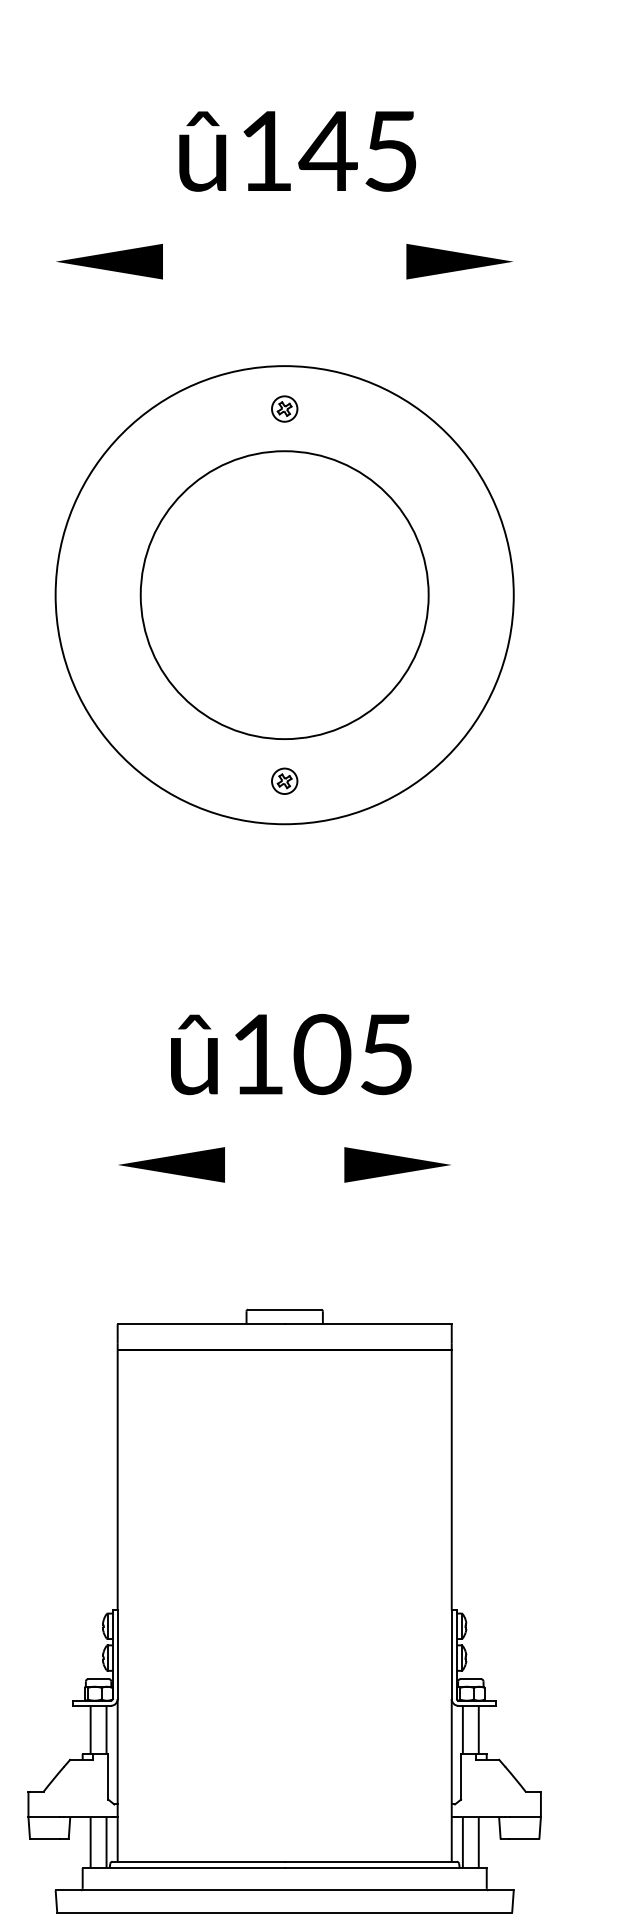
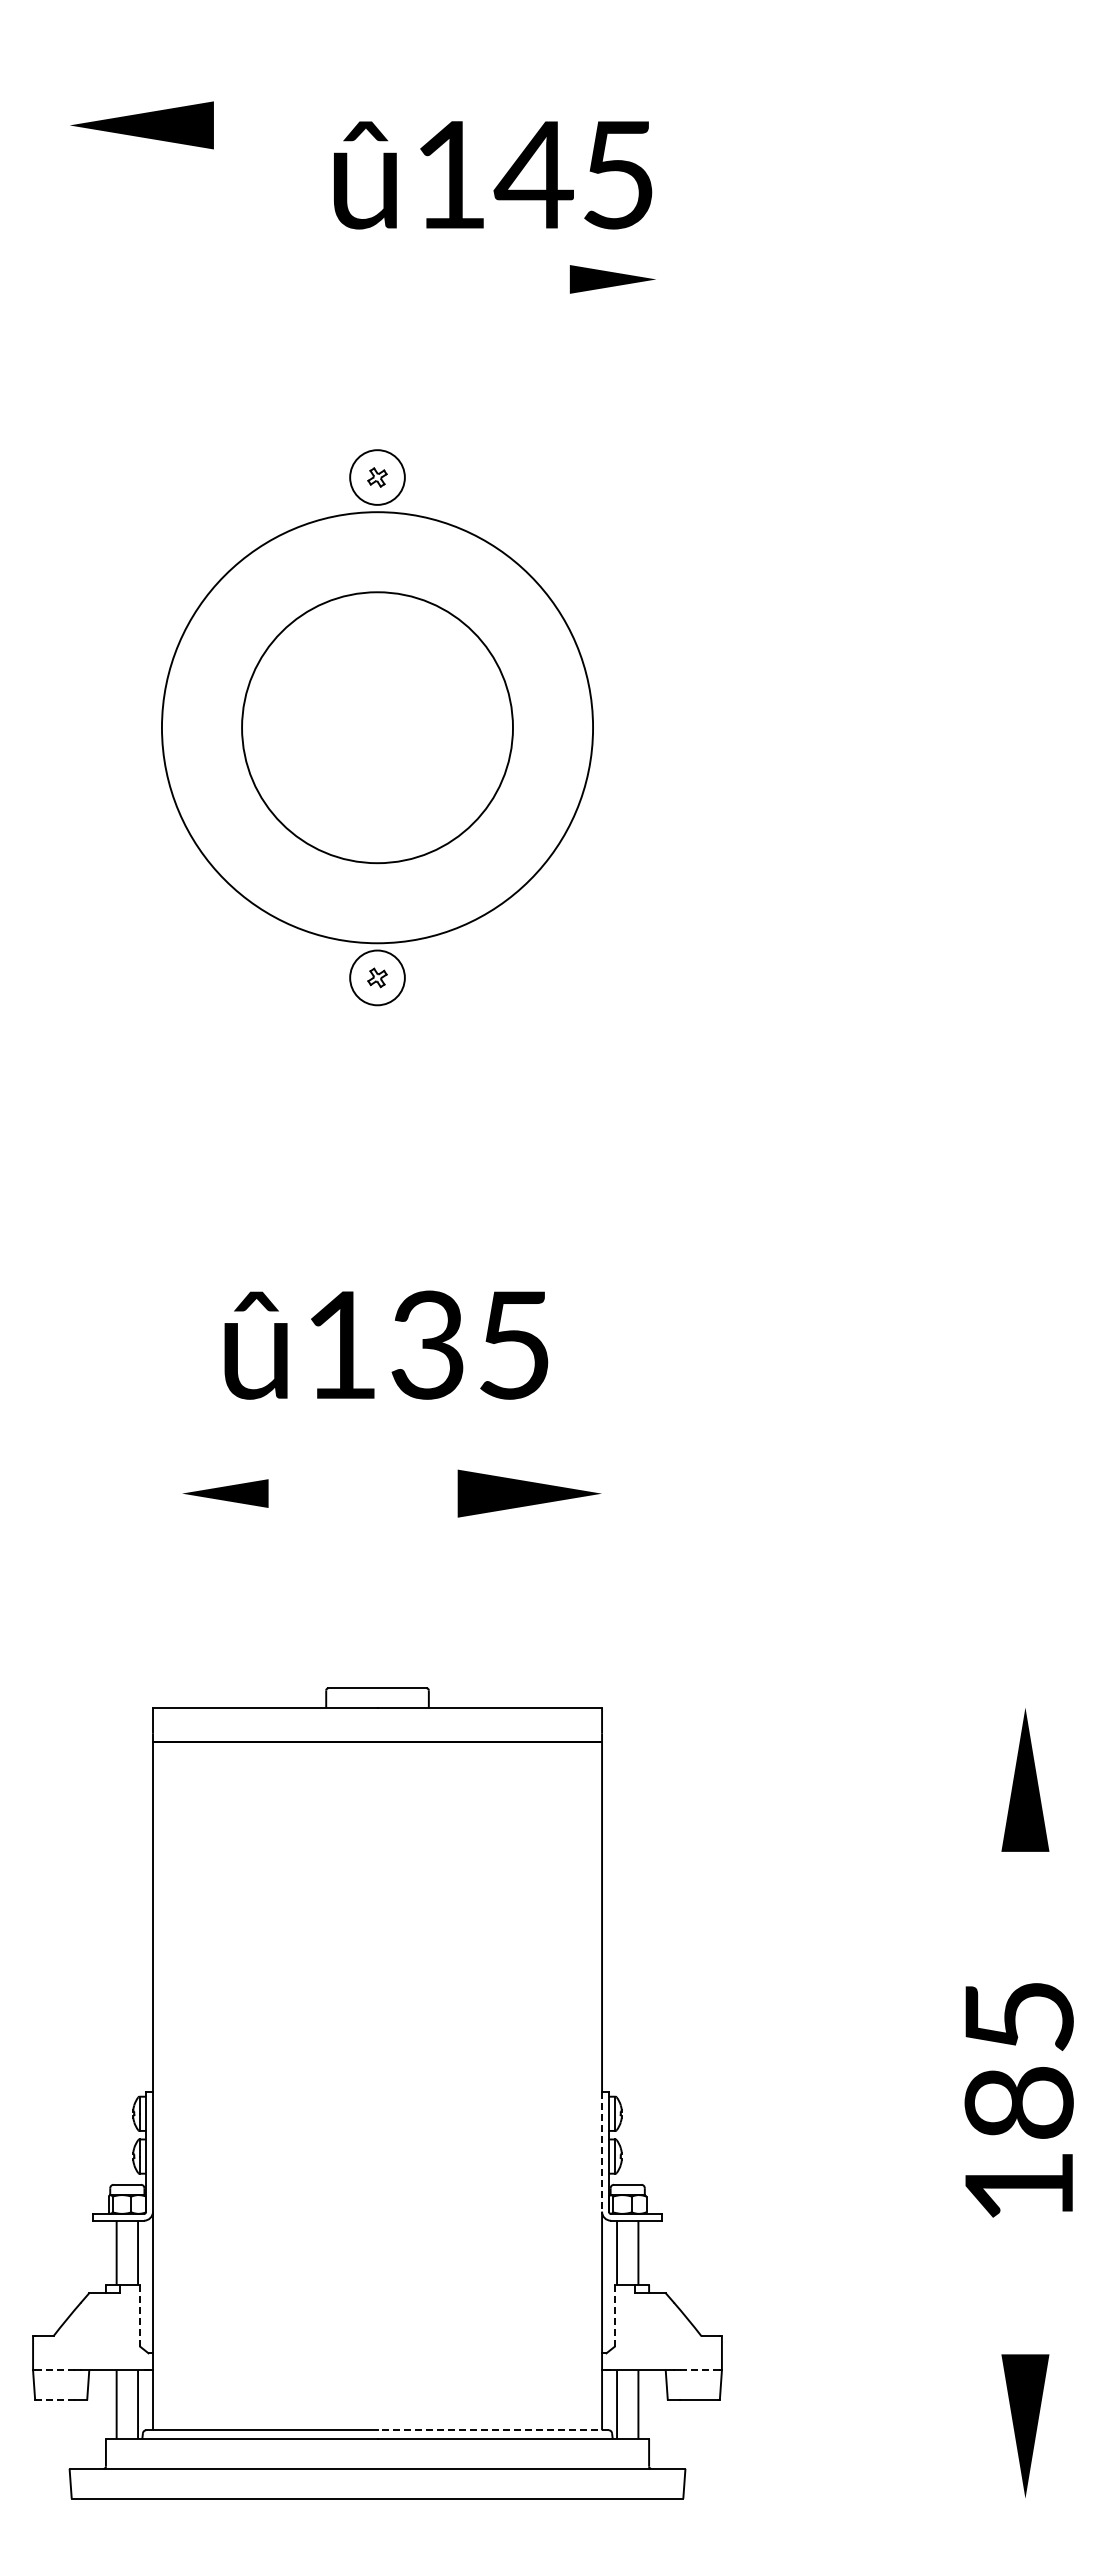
text: (298, 151) -> (493, 175), moved
part: (109, 261) -> (141, 125), moved
part: (459, 261) -> (612, 279), size x0.6
circle: (284, 409) -> (377, 477), size x1.6
circle: (284, 595) -> (377, 727), size x0.7
circle: (284, 595) -> (377, 727), size x0.7
circle: (284, 780) -> (377, 977), size x1.6
text: (322, 1053) -> (428, 1344), 105 -> 135
part: (171, 1164) -> (225, 1493), size x0.6
line: (452, 1655) -> (602, 2152), solid -> dashed
line: (108, 1777) -> (140, 2316), solid -> dashed
line: (460, 1777) -> (614, 2316), solid -> dashed
line: (45, 1817) -> (55, 2370), solid -> dashed
line: (524, 1817) -> (699, 2370), solid -> dashed
line: (45, 1839) -> (55, 2400), solid -> dashed
line: (370, 1861) -> (493, 2430), solid -> dashed

